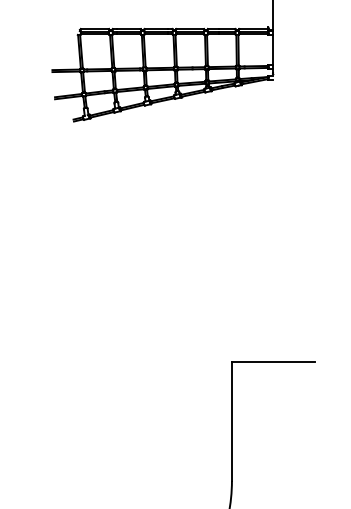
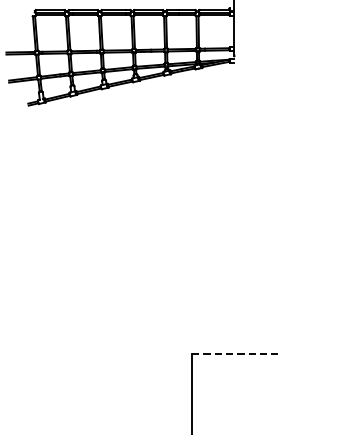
line: (273, 362) -> (234, 354), solid -> dashed

